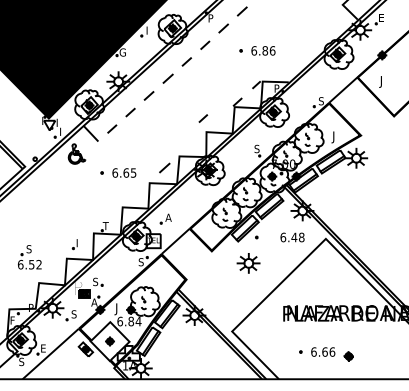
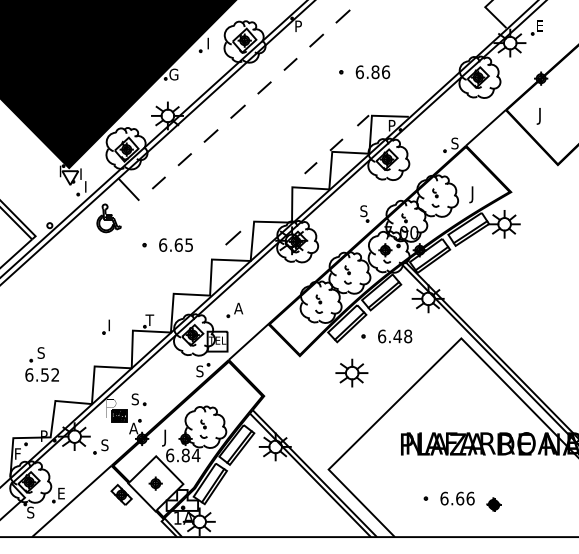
line: (203, 118) -> (310, 168), moved
text: (292, 237) -> (395, 336), moved
part: (74, 243) -> (105, 326), moved

